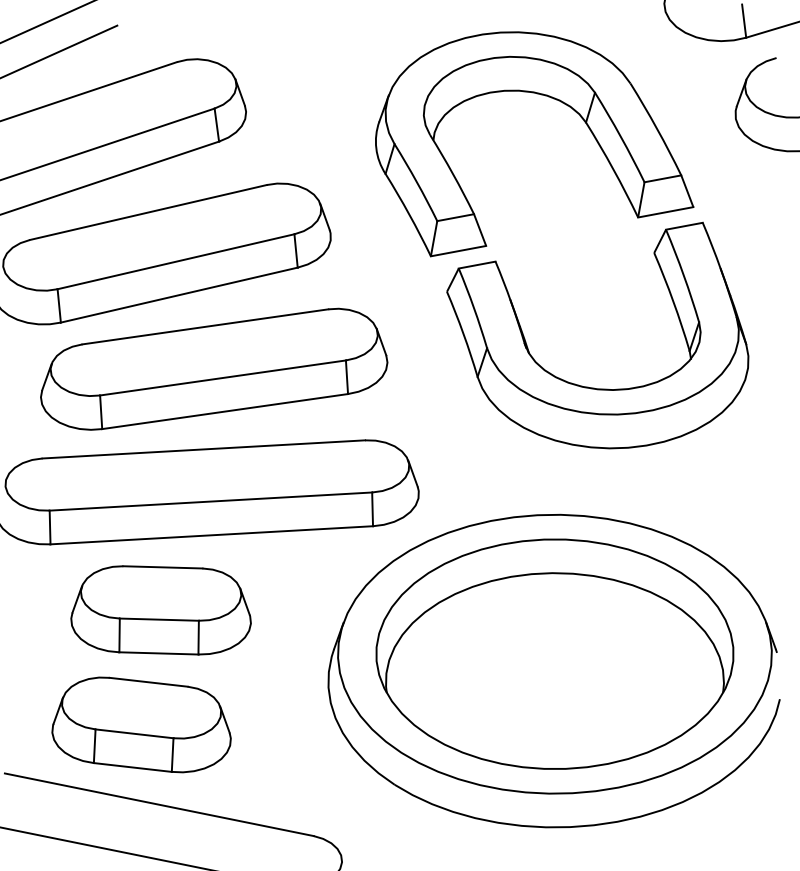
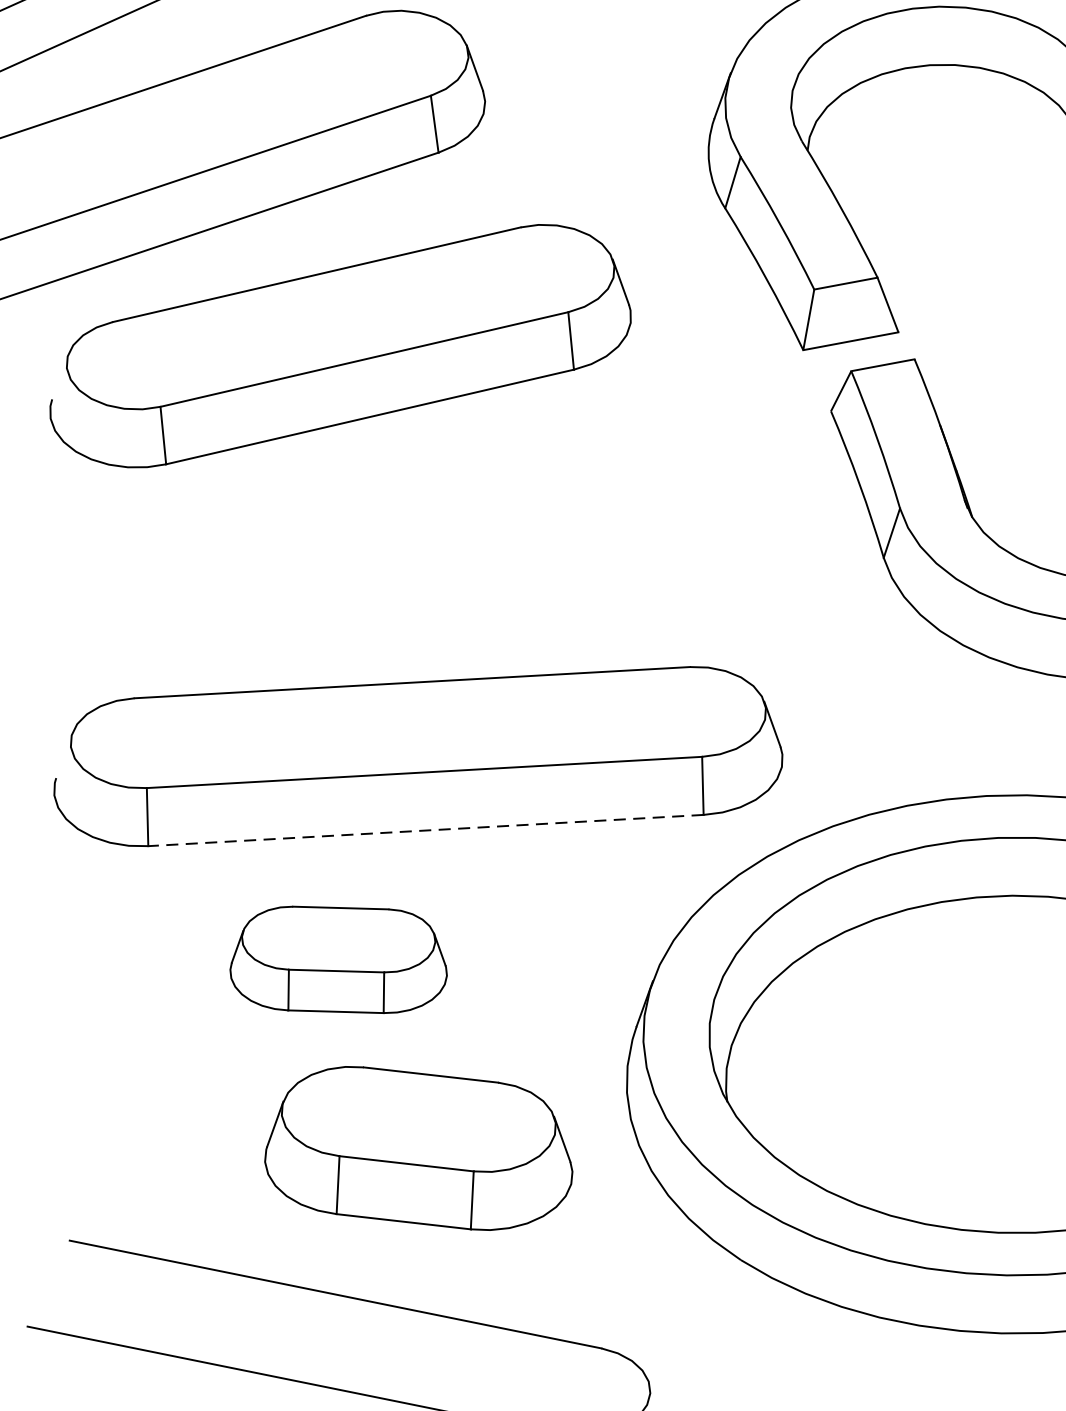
part: (214, 368) -> (430, 543), removed
line: (211, 535) -> (425, 830), solid -> dashed
part: (160, 610) -> (337, 960), size x0.7
part: (141, 724) -> (418, 1147), moved

